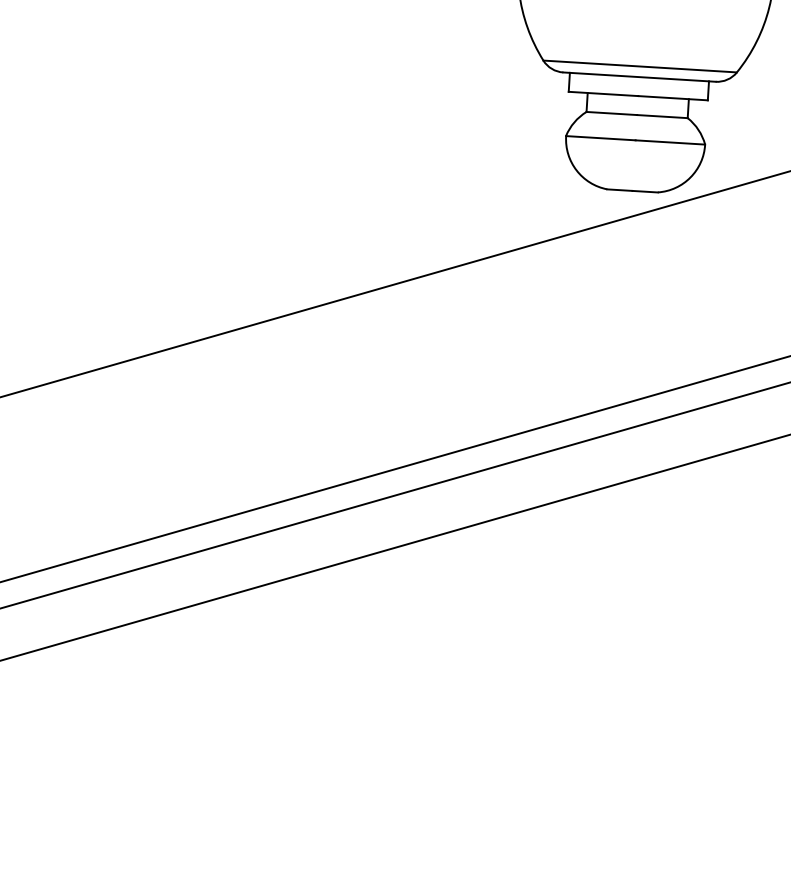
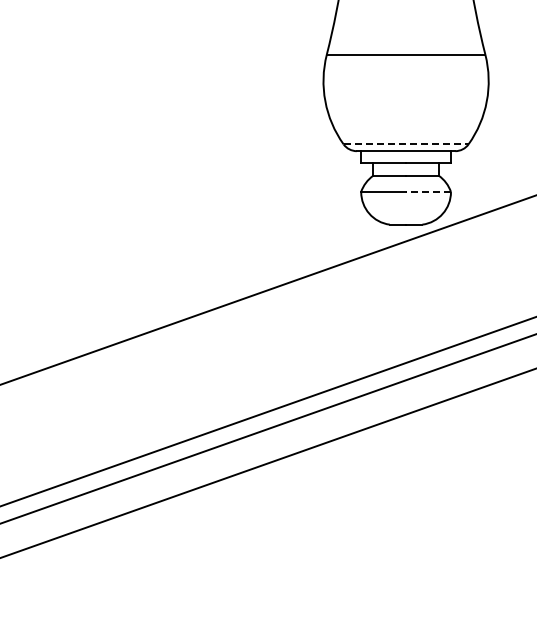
line: (640, 66) -> (406, 144), solid -> dashed
line: (670, 143) -> (428, 192), solid -> dashed

